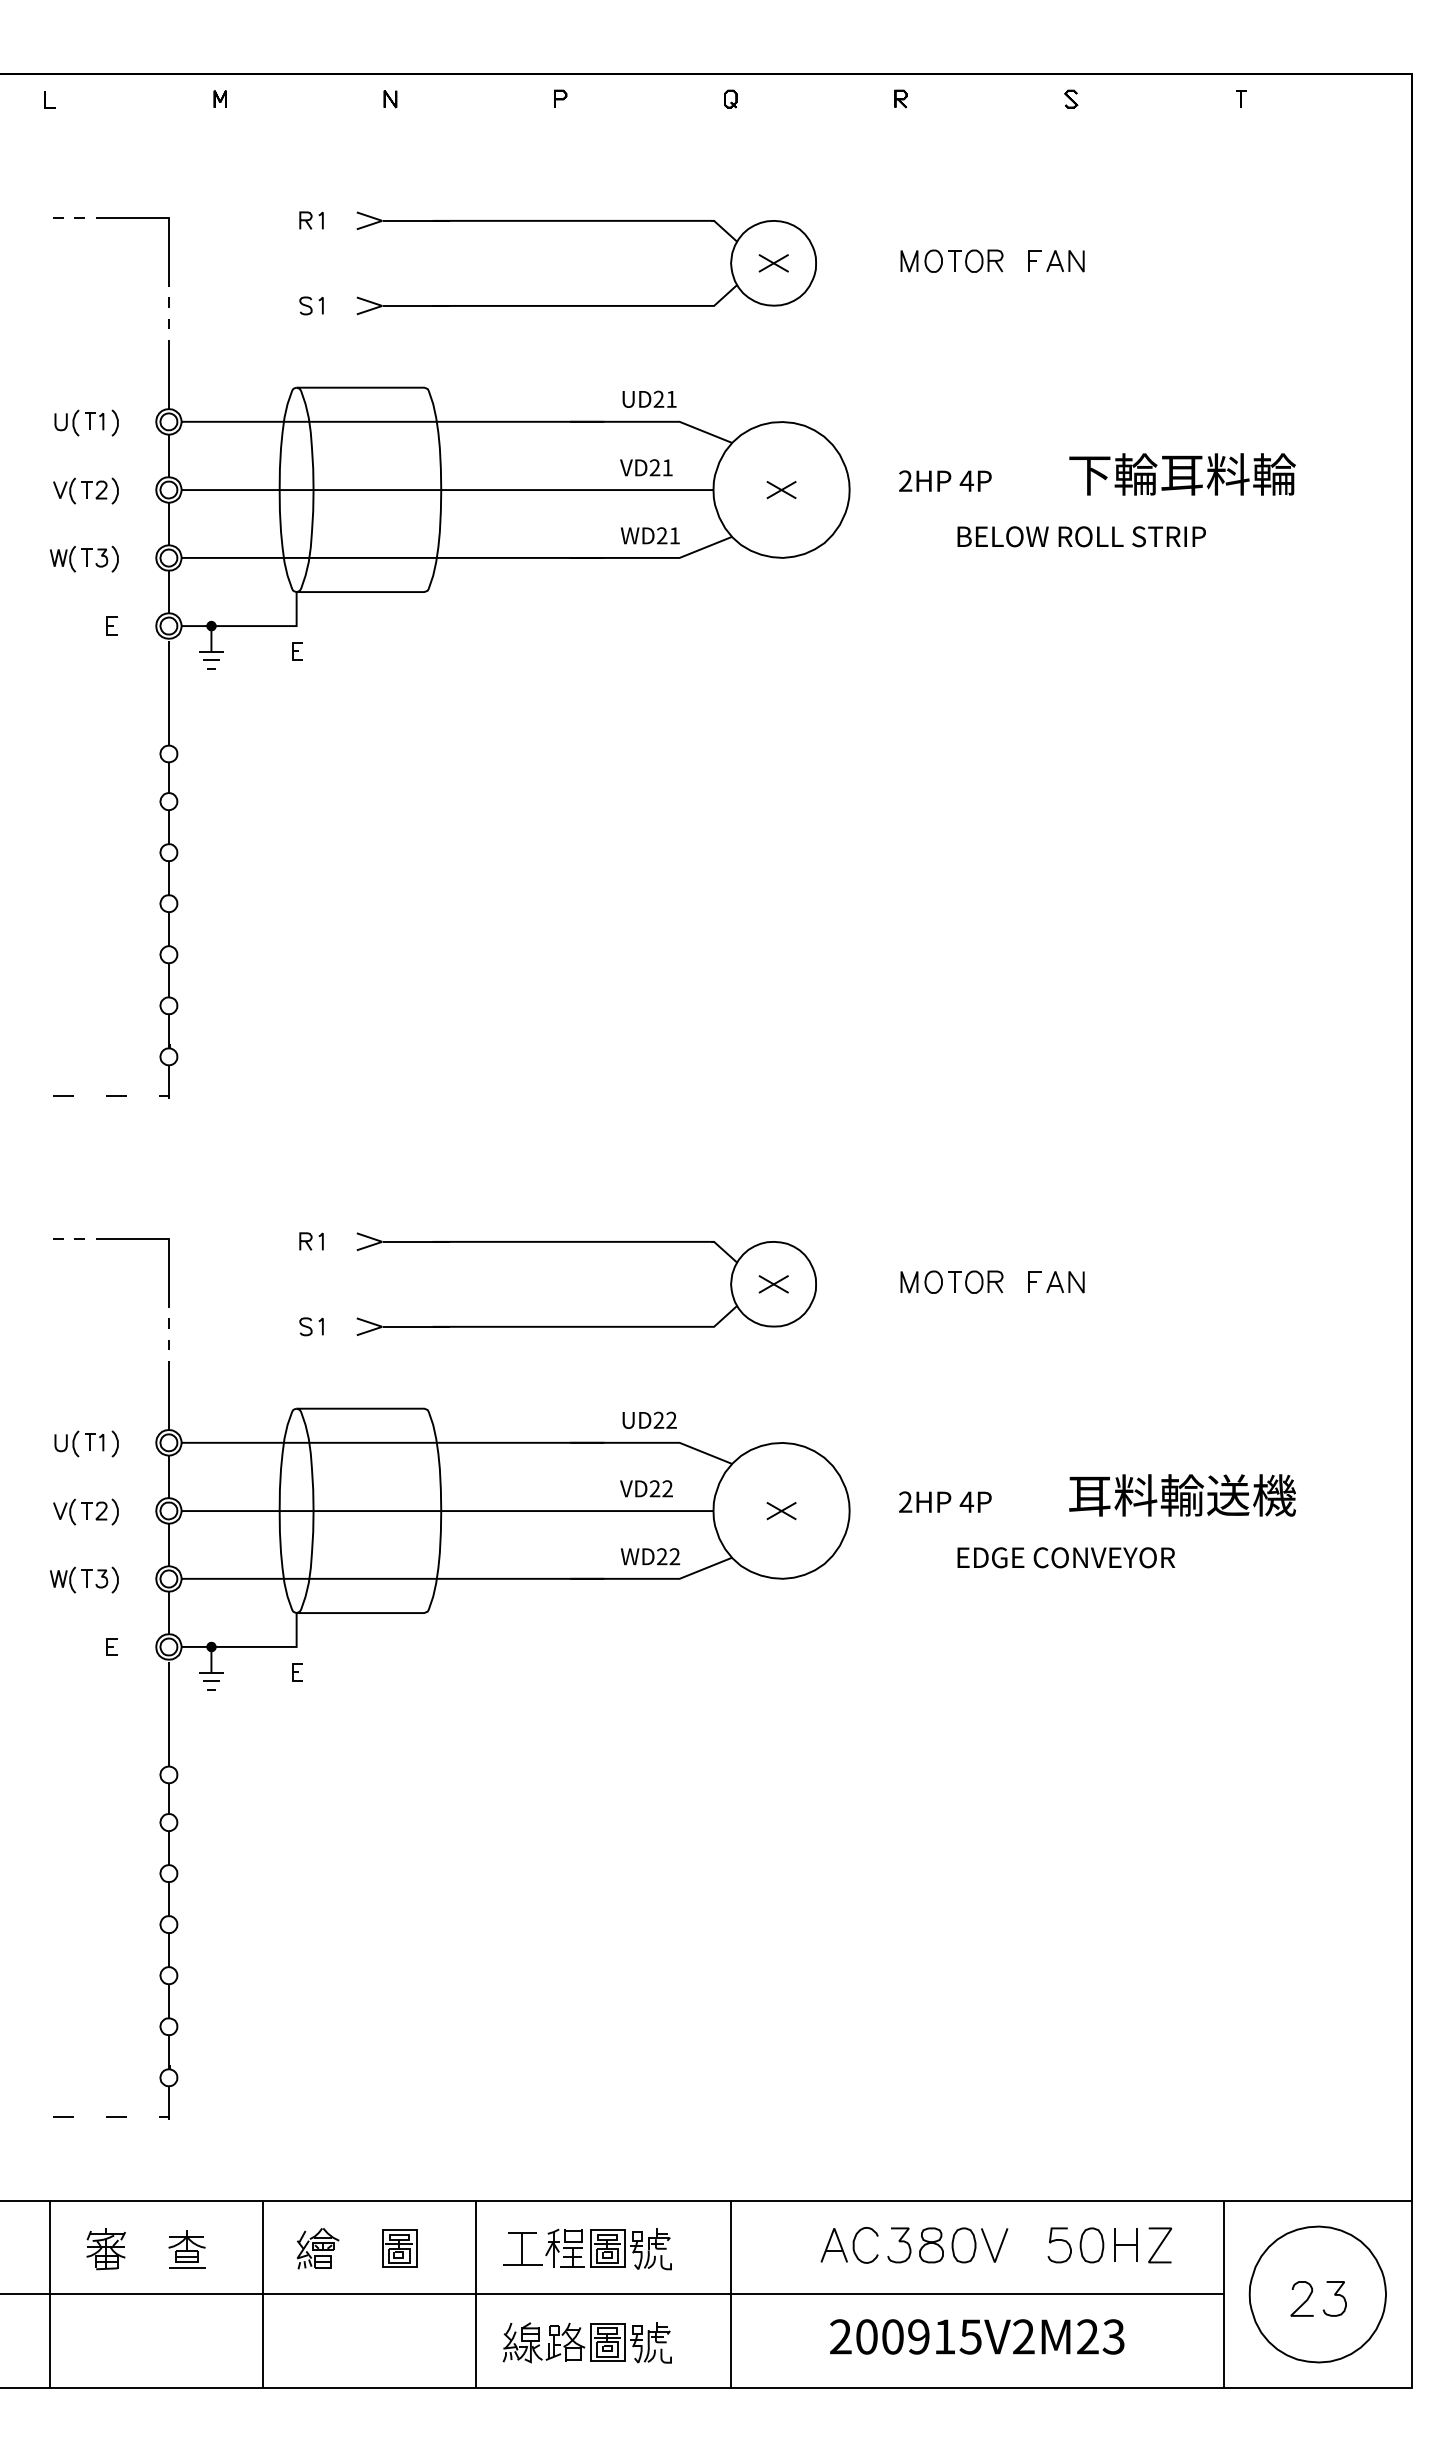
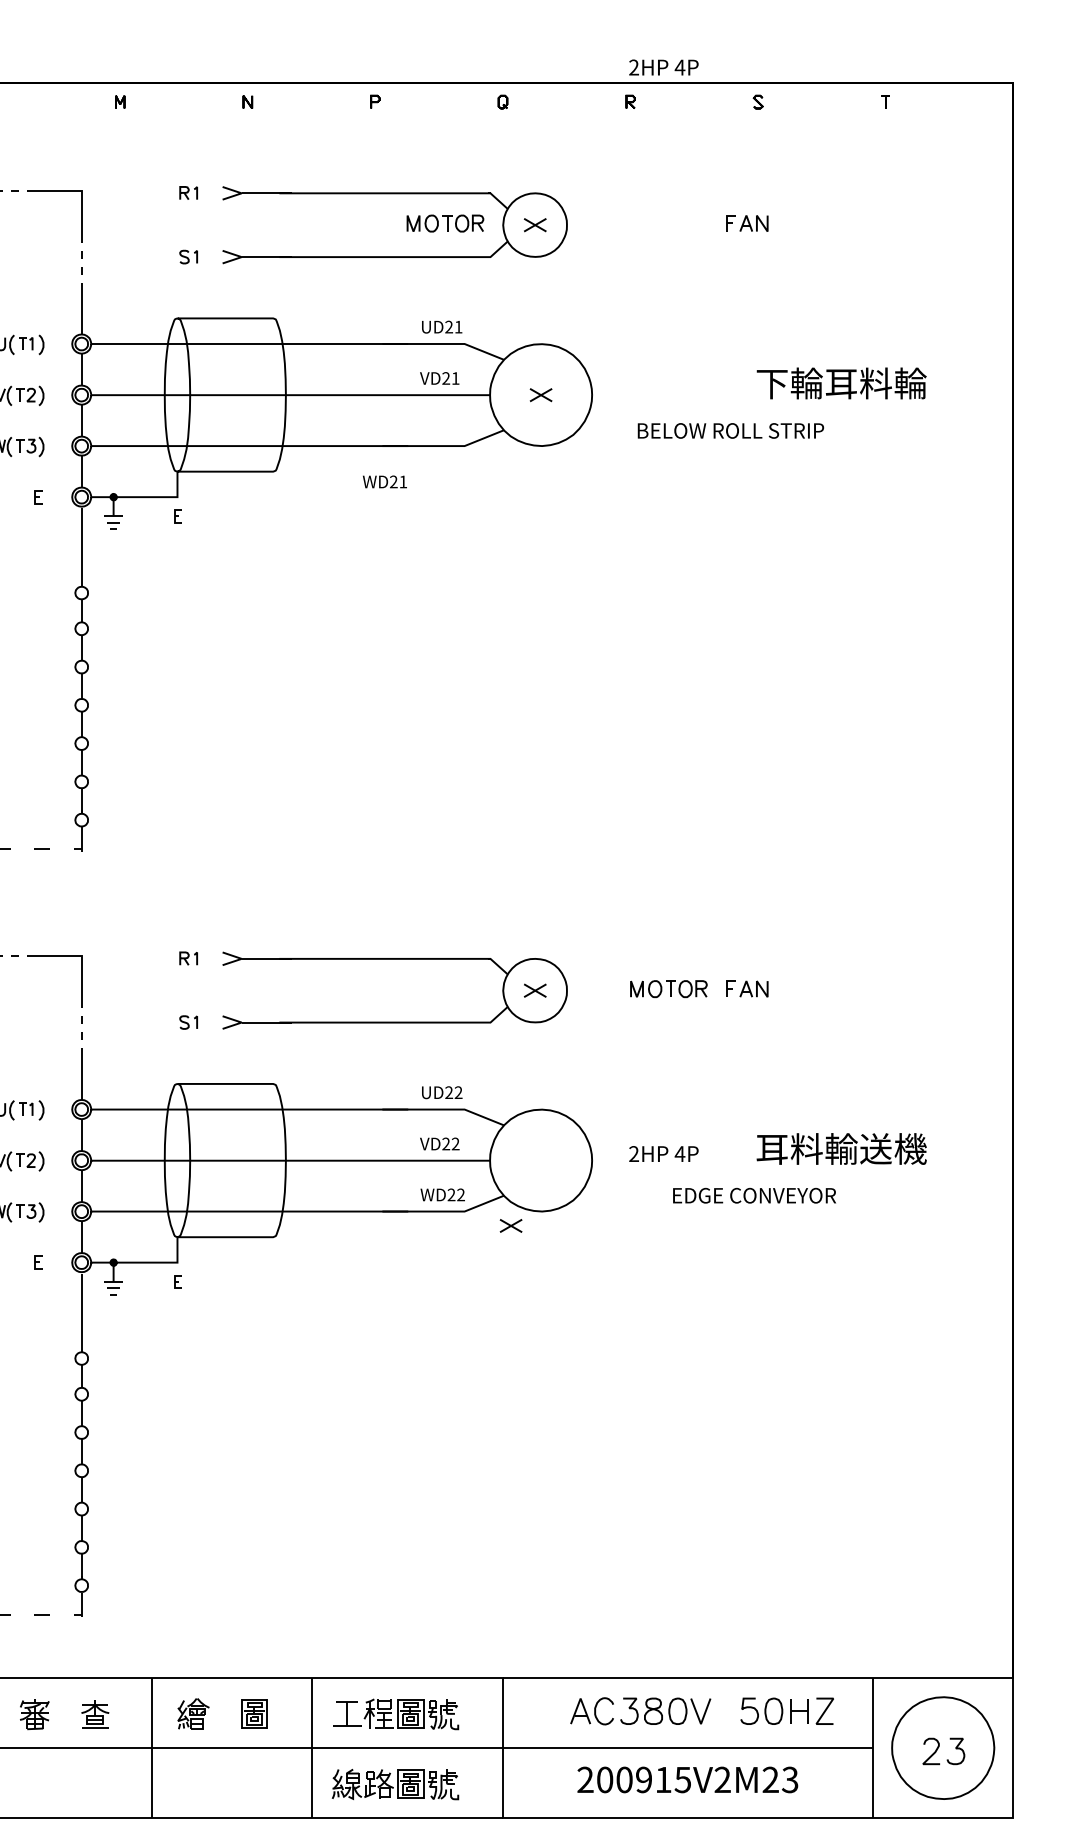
part: (951, 260) -> (445, 223), moved
text: (945, 480) -> (664, 67), moved
text: (649, 535) -> (384, 481), moved
text: (1081, 536) -> (730, 430), moved
part: (781, 1511) -> (511, 1226), moved

